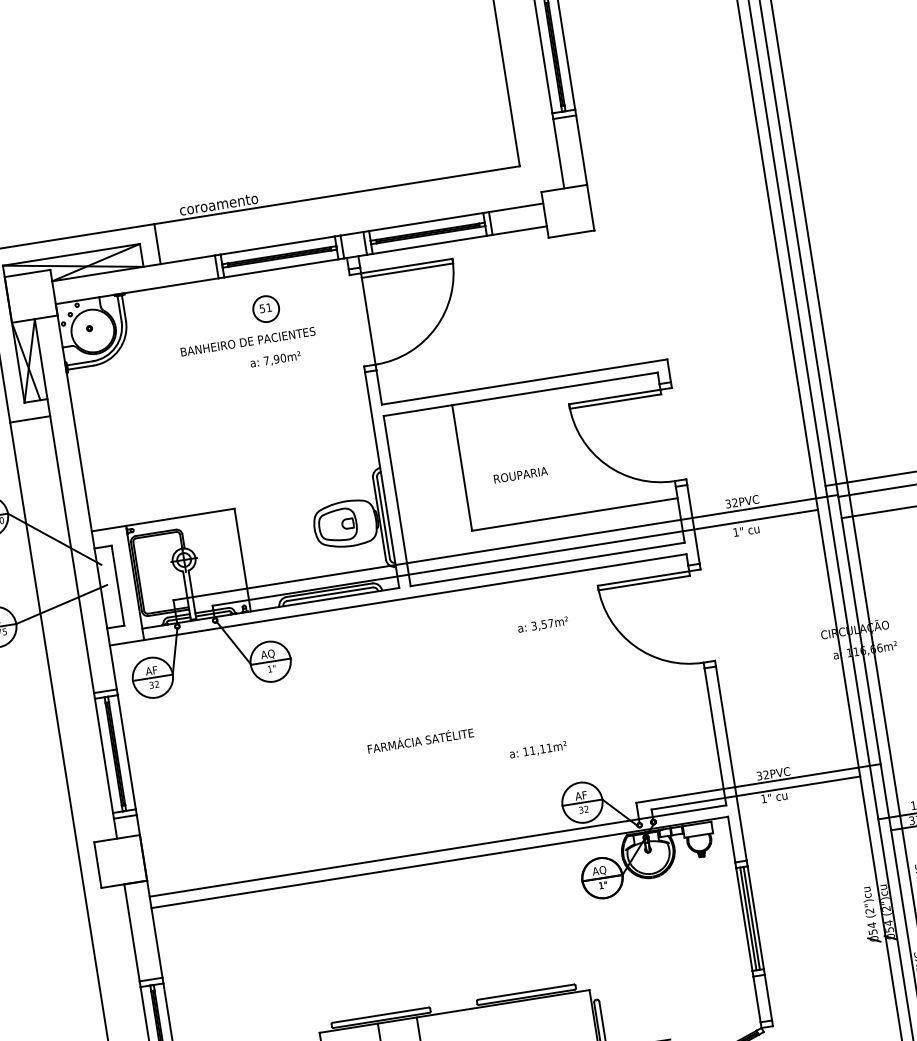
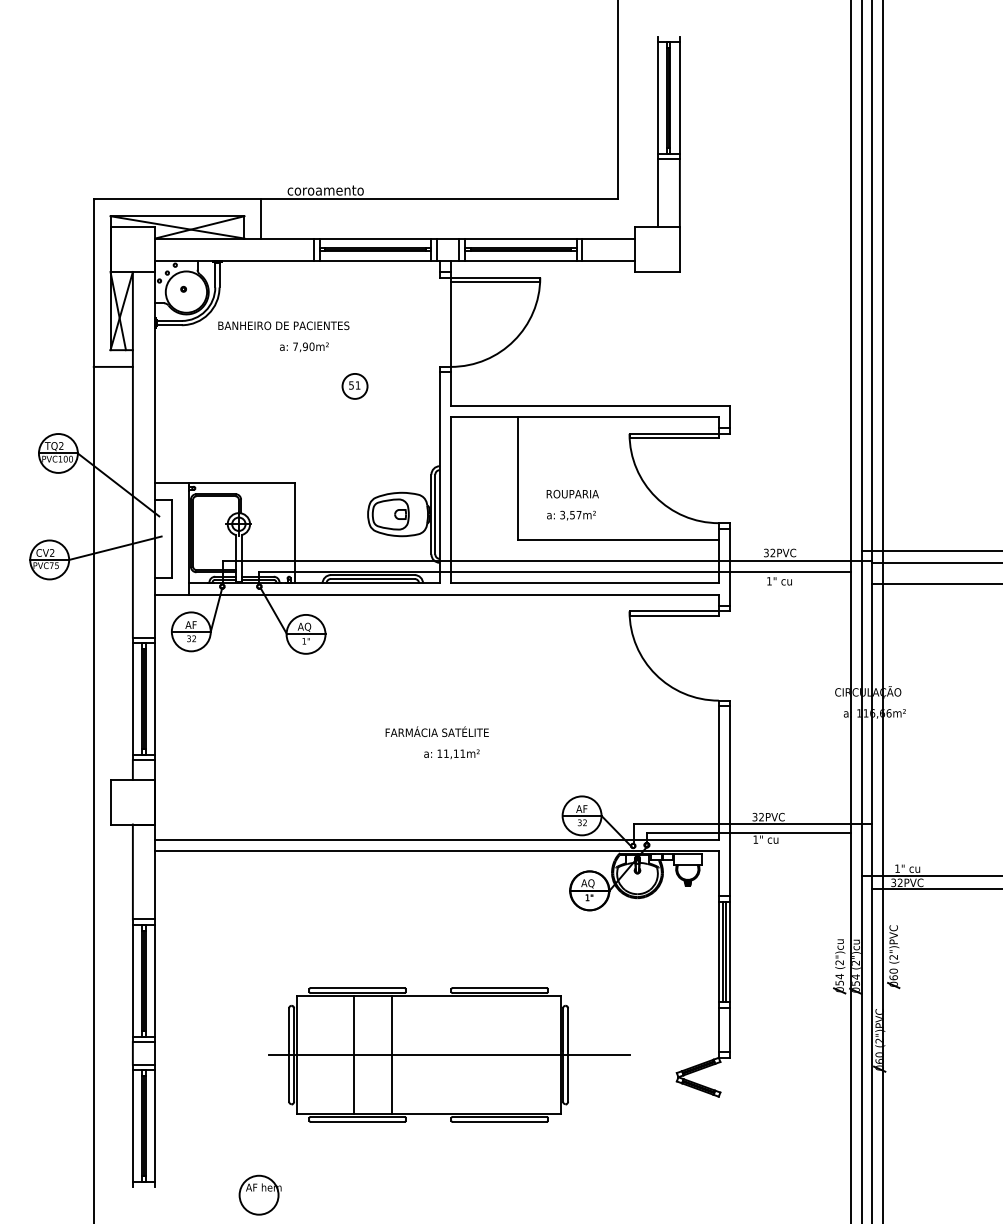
part: (265, 309) -> (354, 386), moved
text: (247, 341) -> (283, 325), moved
text: (275, 360) -> (304, 347), moved
text: (543, 625) -> (571, 515), moved
text: (537, 749) -> (451, 753), moved

